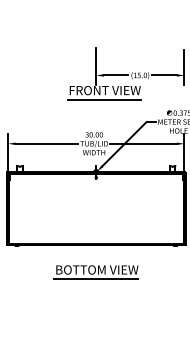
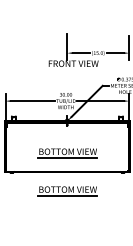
line: (104, 99) -> (73, 70), removed
part: (95, 218) -> (66, 153), added

